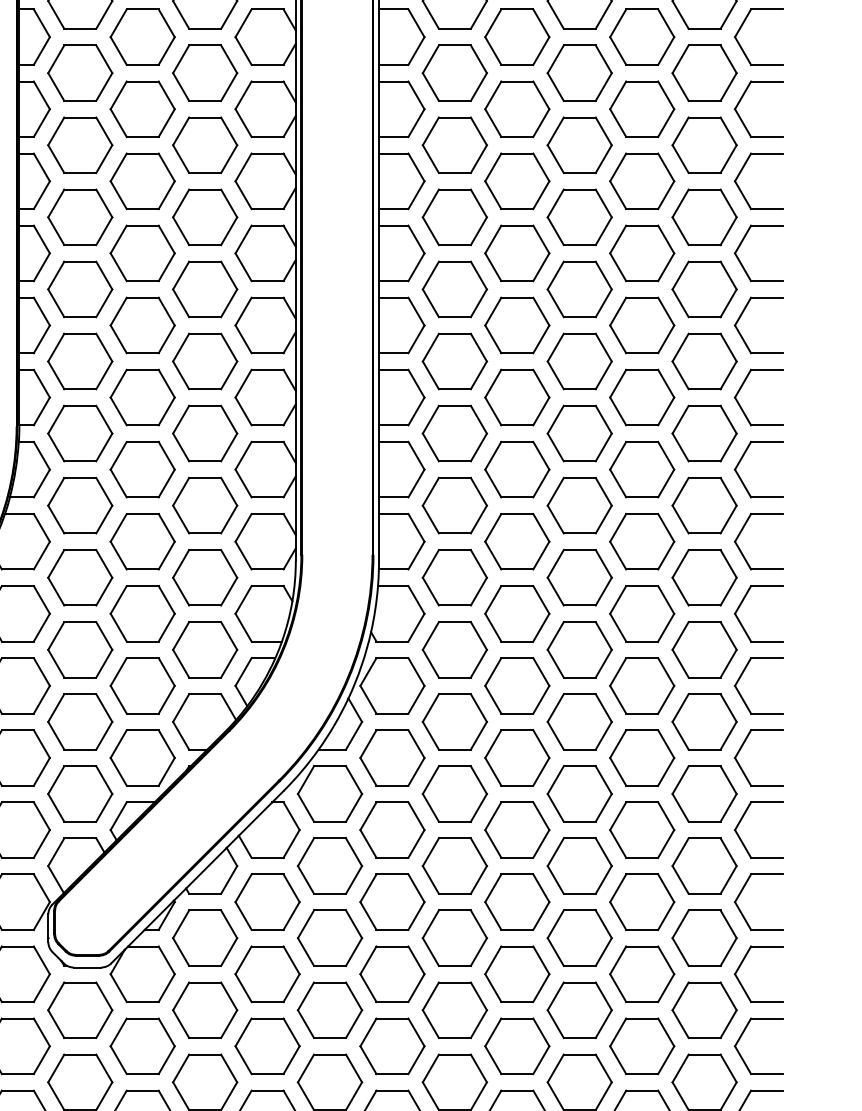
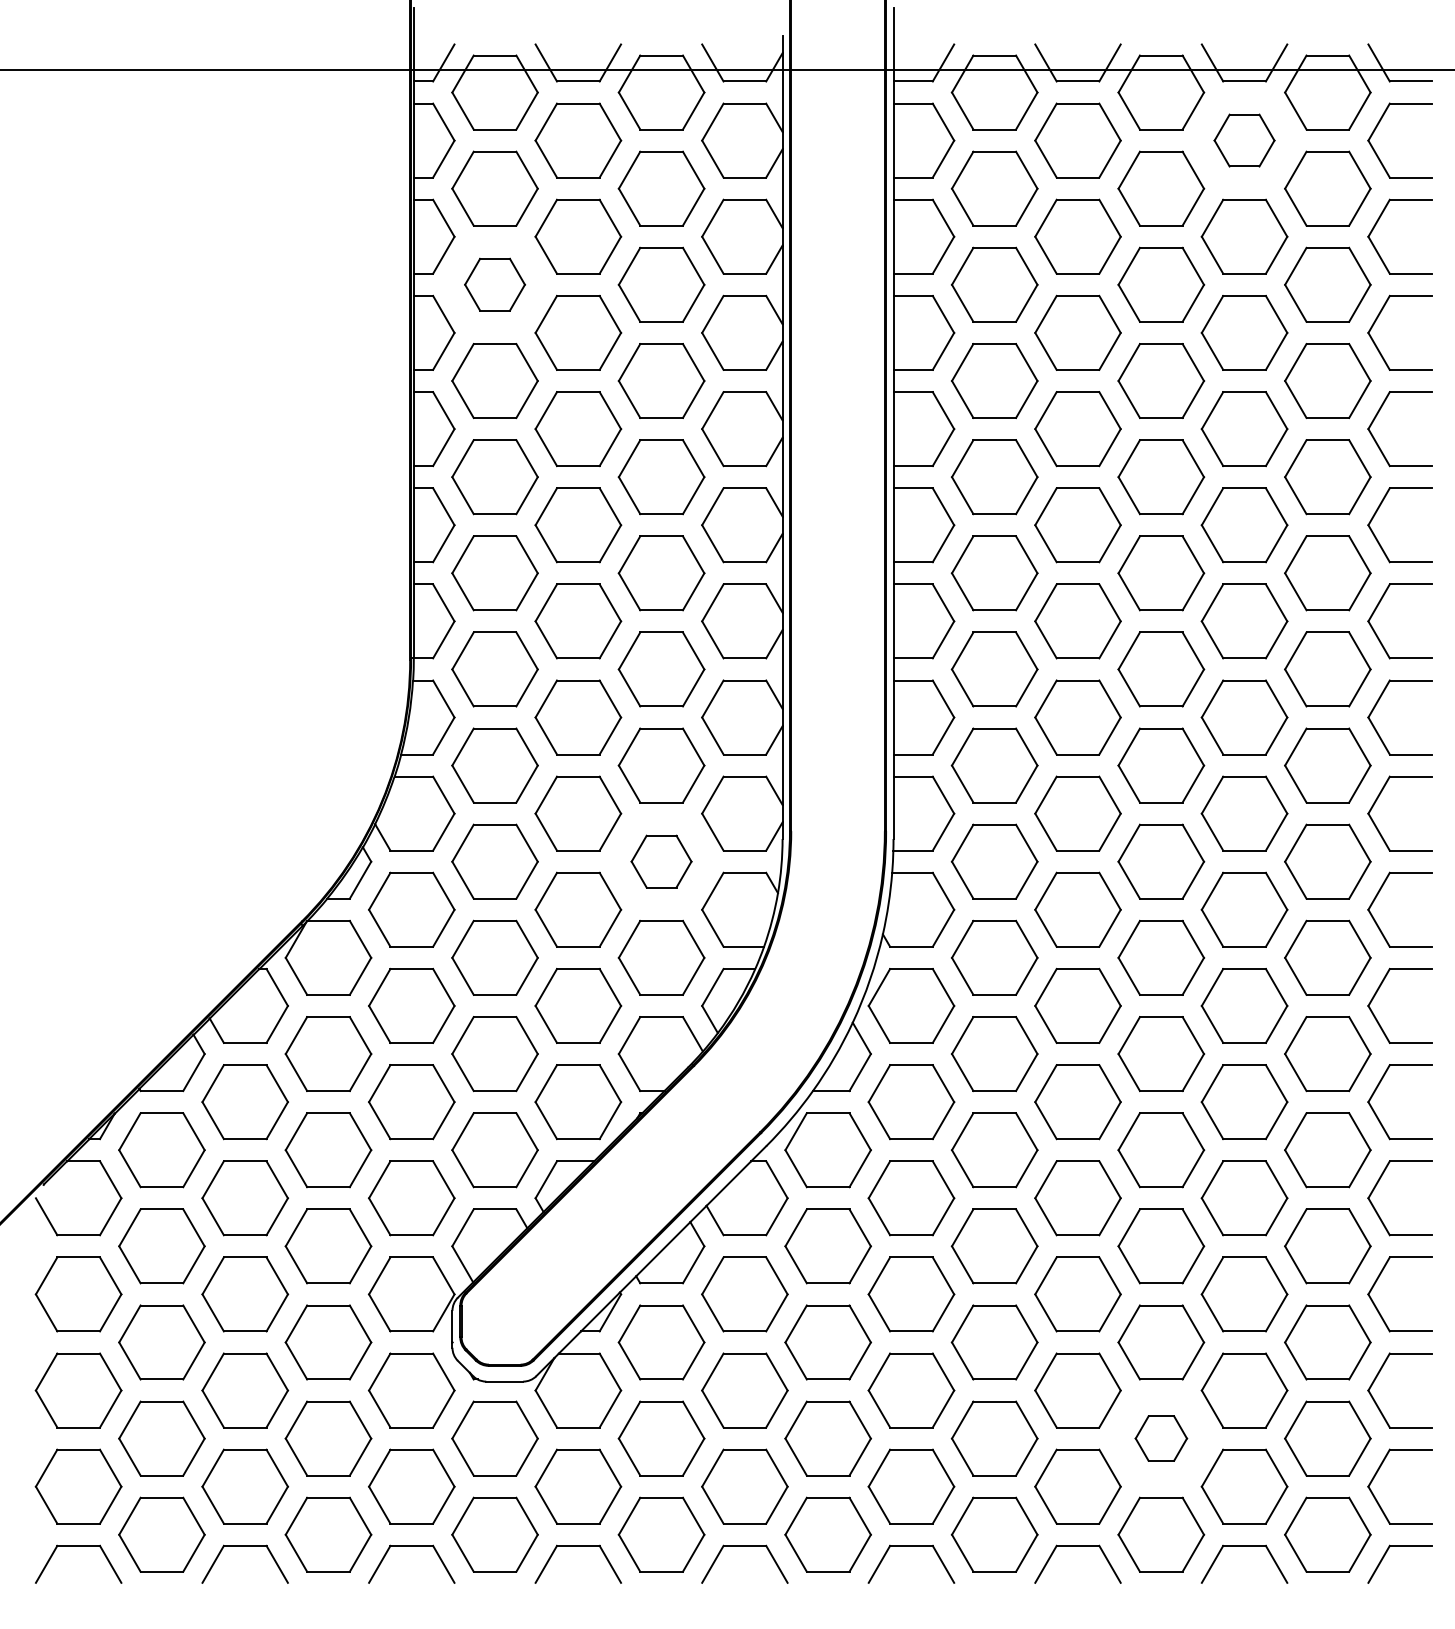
part: (642, 37) -> (1244, 140), size x0.7
part: (79, 145) -> (494, 284), size x0.7
part: (205, 577) -> (661, 861), size x0.7
part: (579, 1010) -> (1161, 1438), size x0.6

